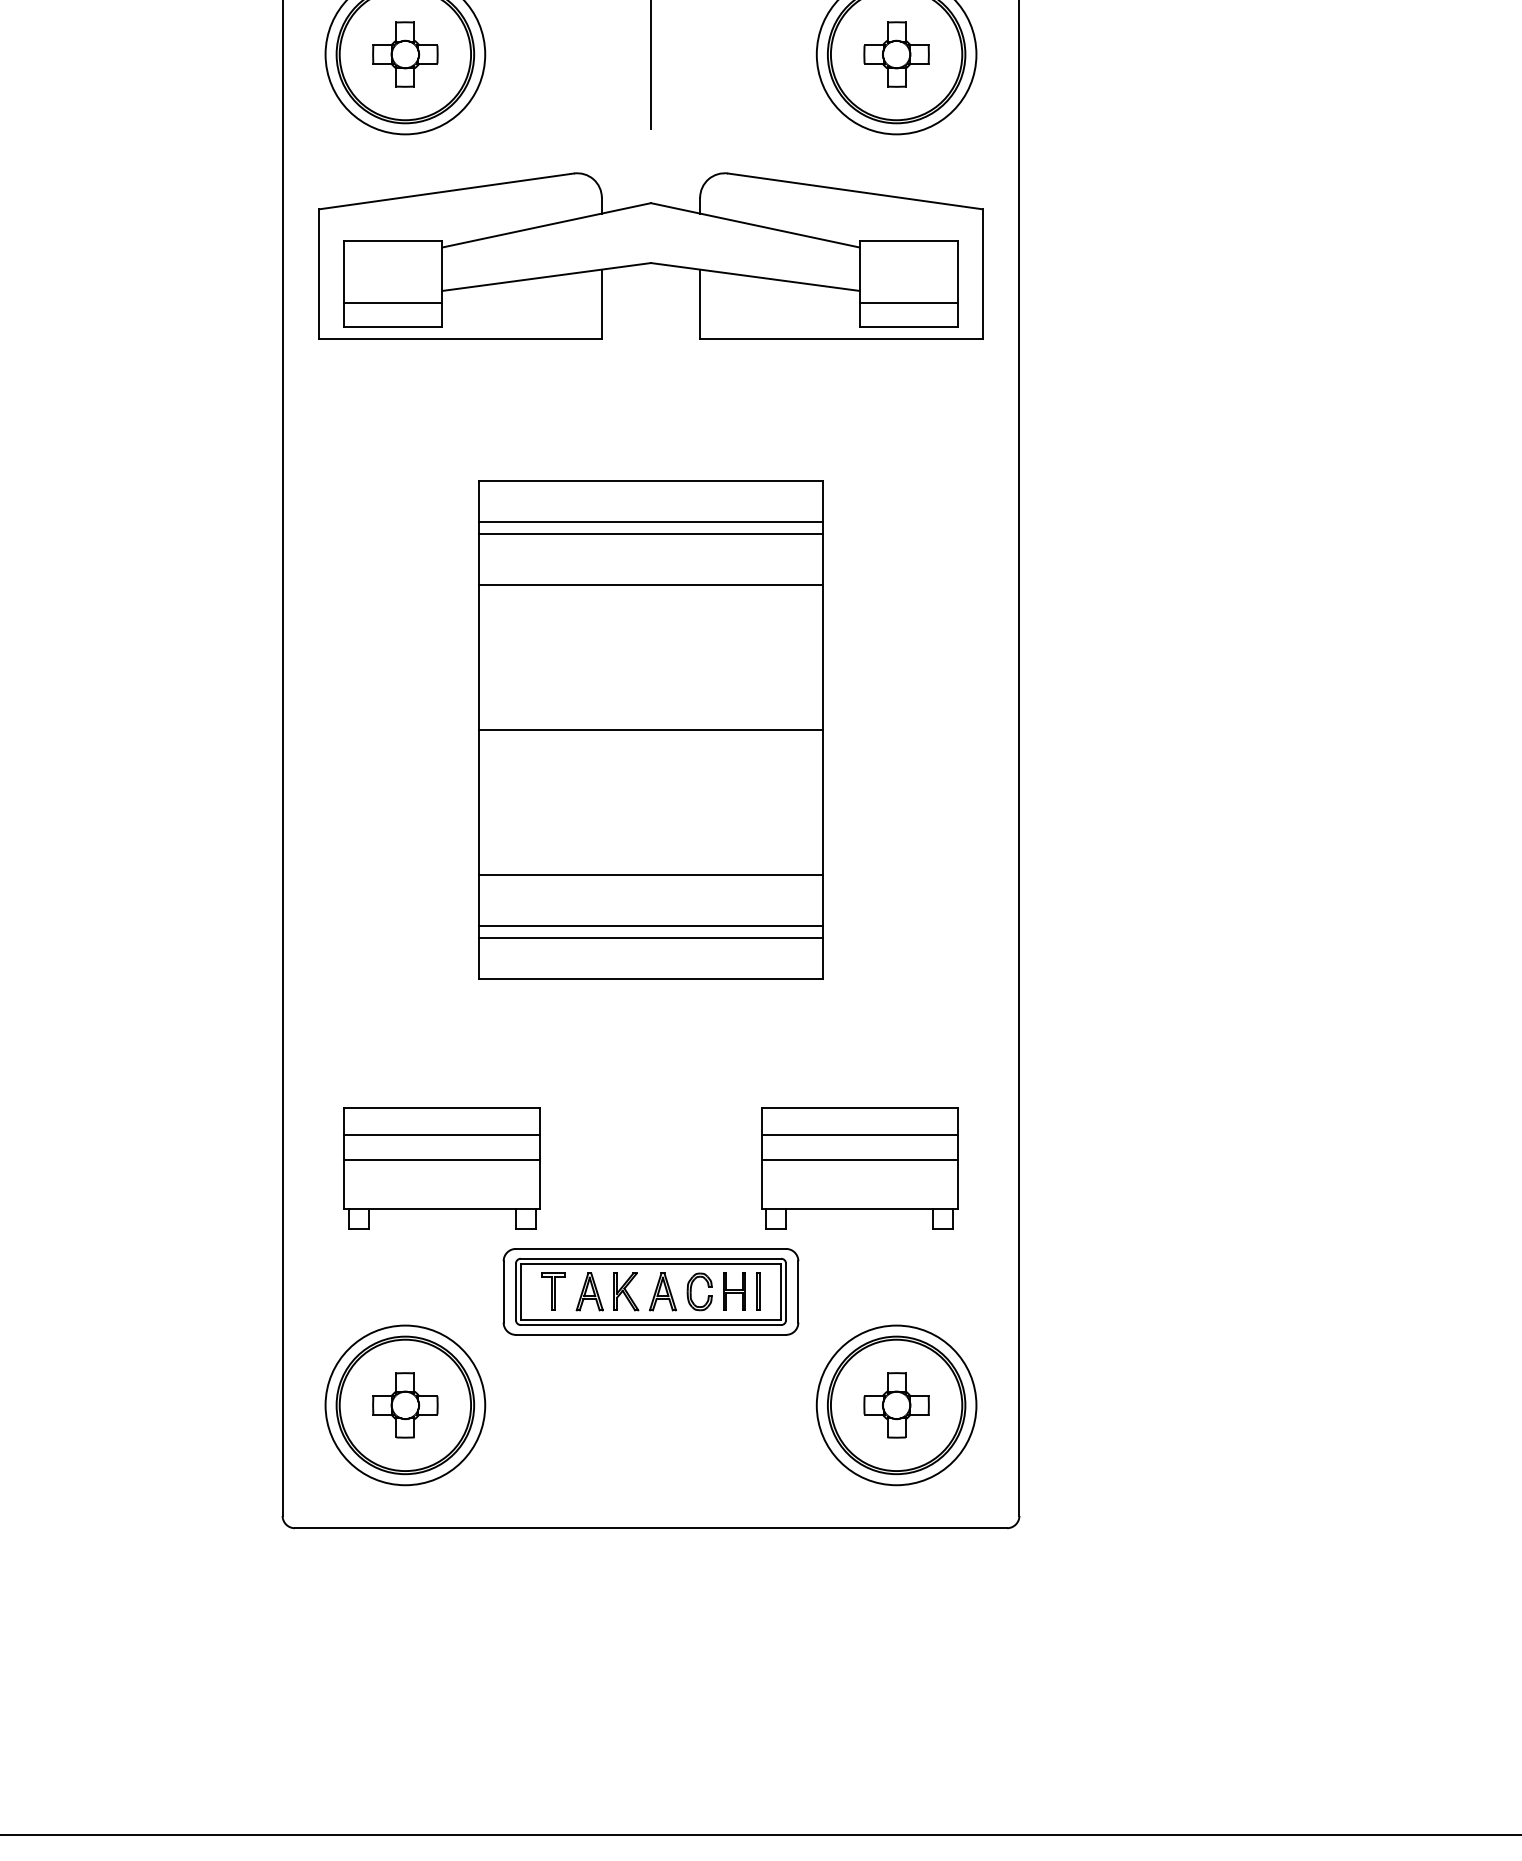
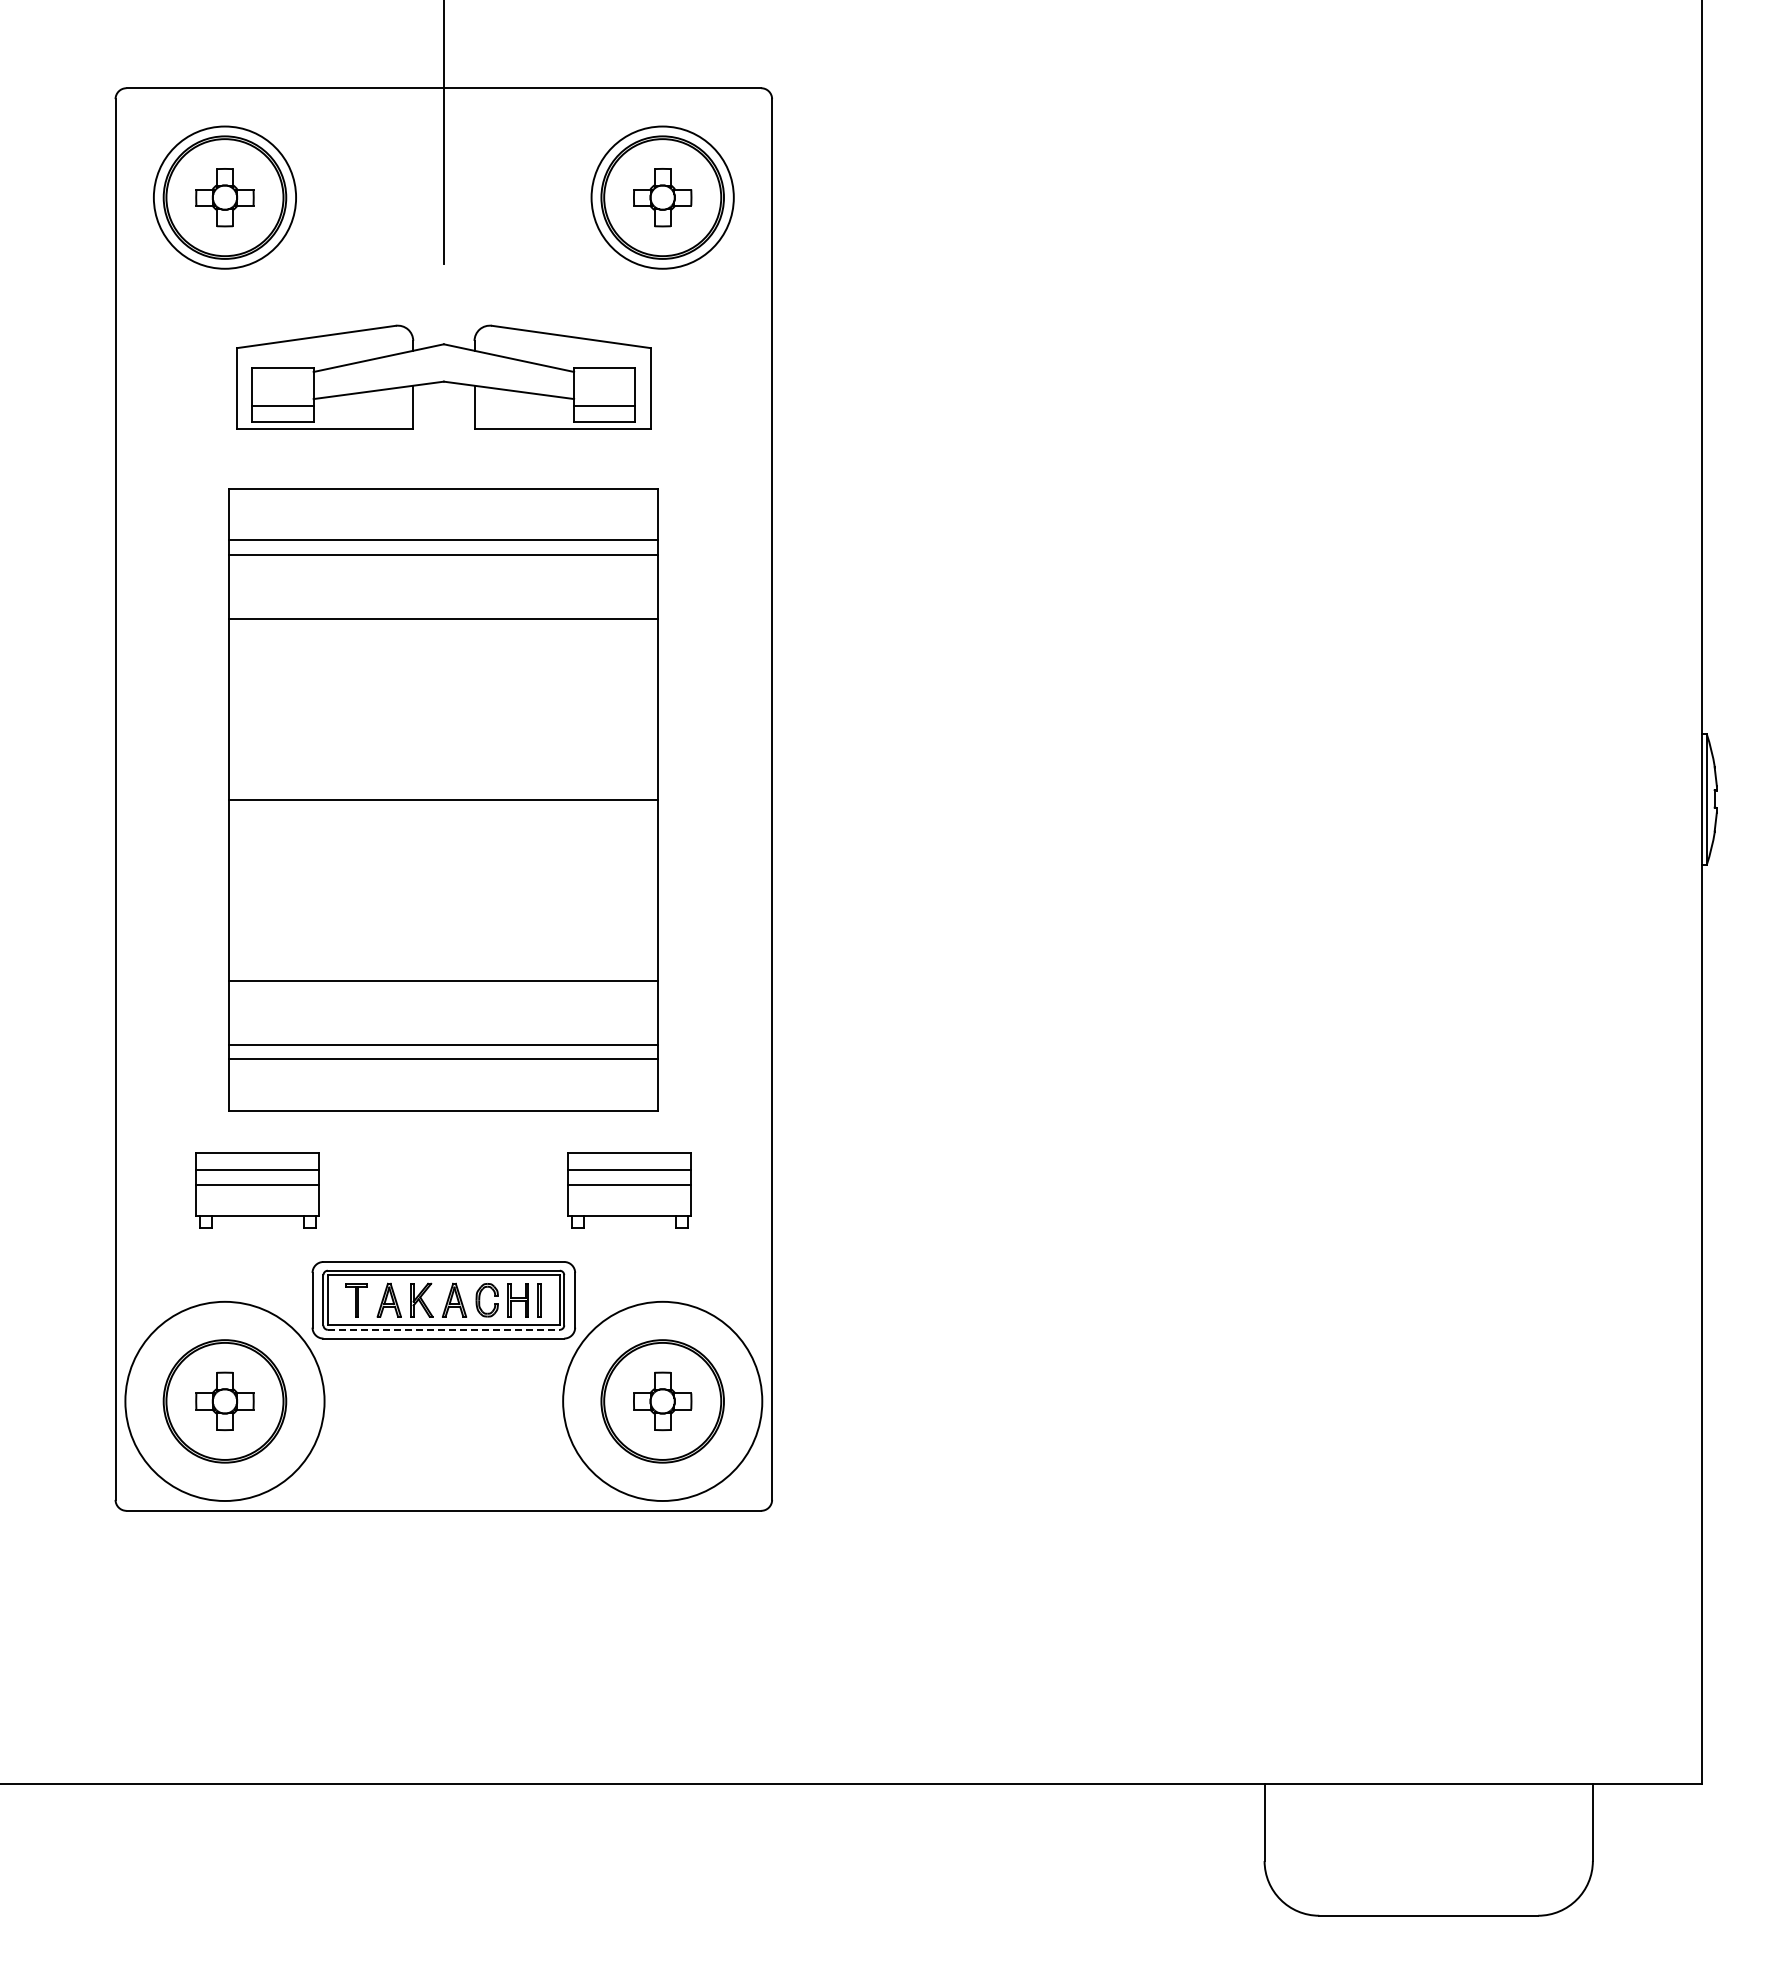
part: (650, 256) -> (443, 377), size x0.7
part: (650, 729) -> (443, 799), size x1.4
part: (441, 1168) -> (257, 1190), size x0.7
part: (859, 1168) -> (629, 1190), size x0.7
line: (650, 1324) -> (443, 1329), solid -> dashed
circle: (404, 1405) -> (224, 1401), size x1.4
circle: (896, 1405) -> (662, 1401), size x1.4

